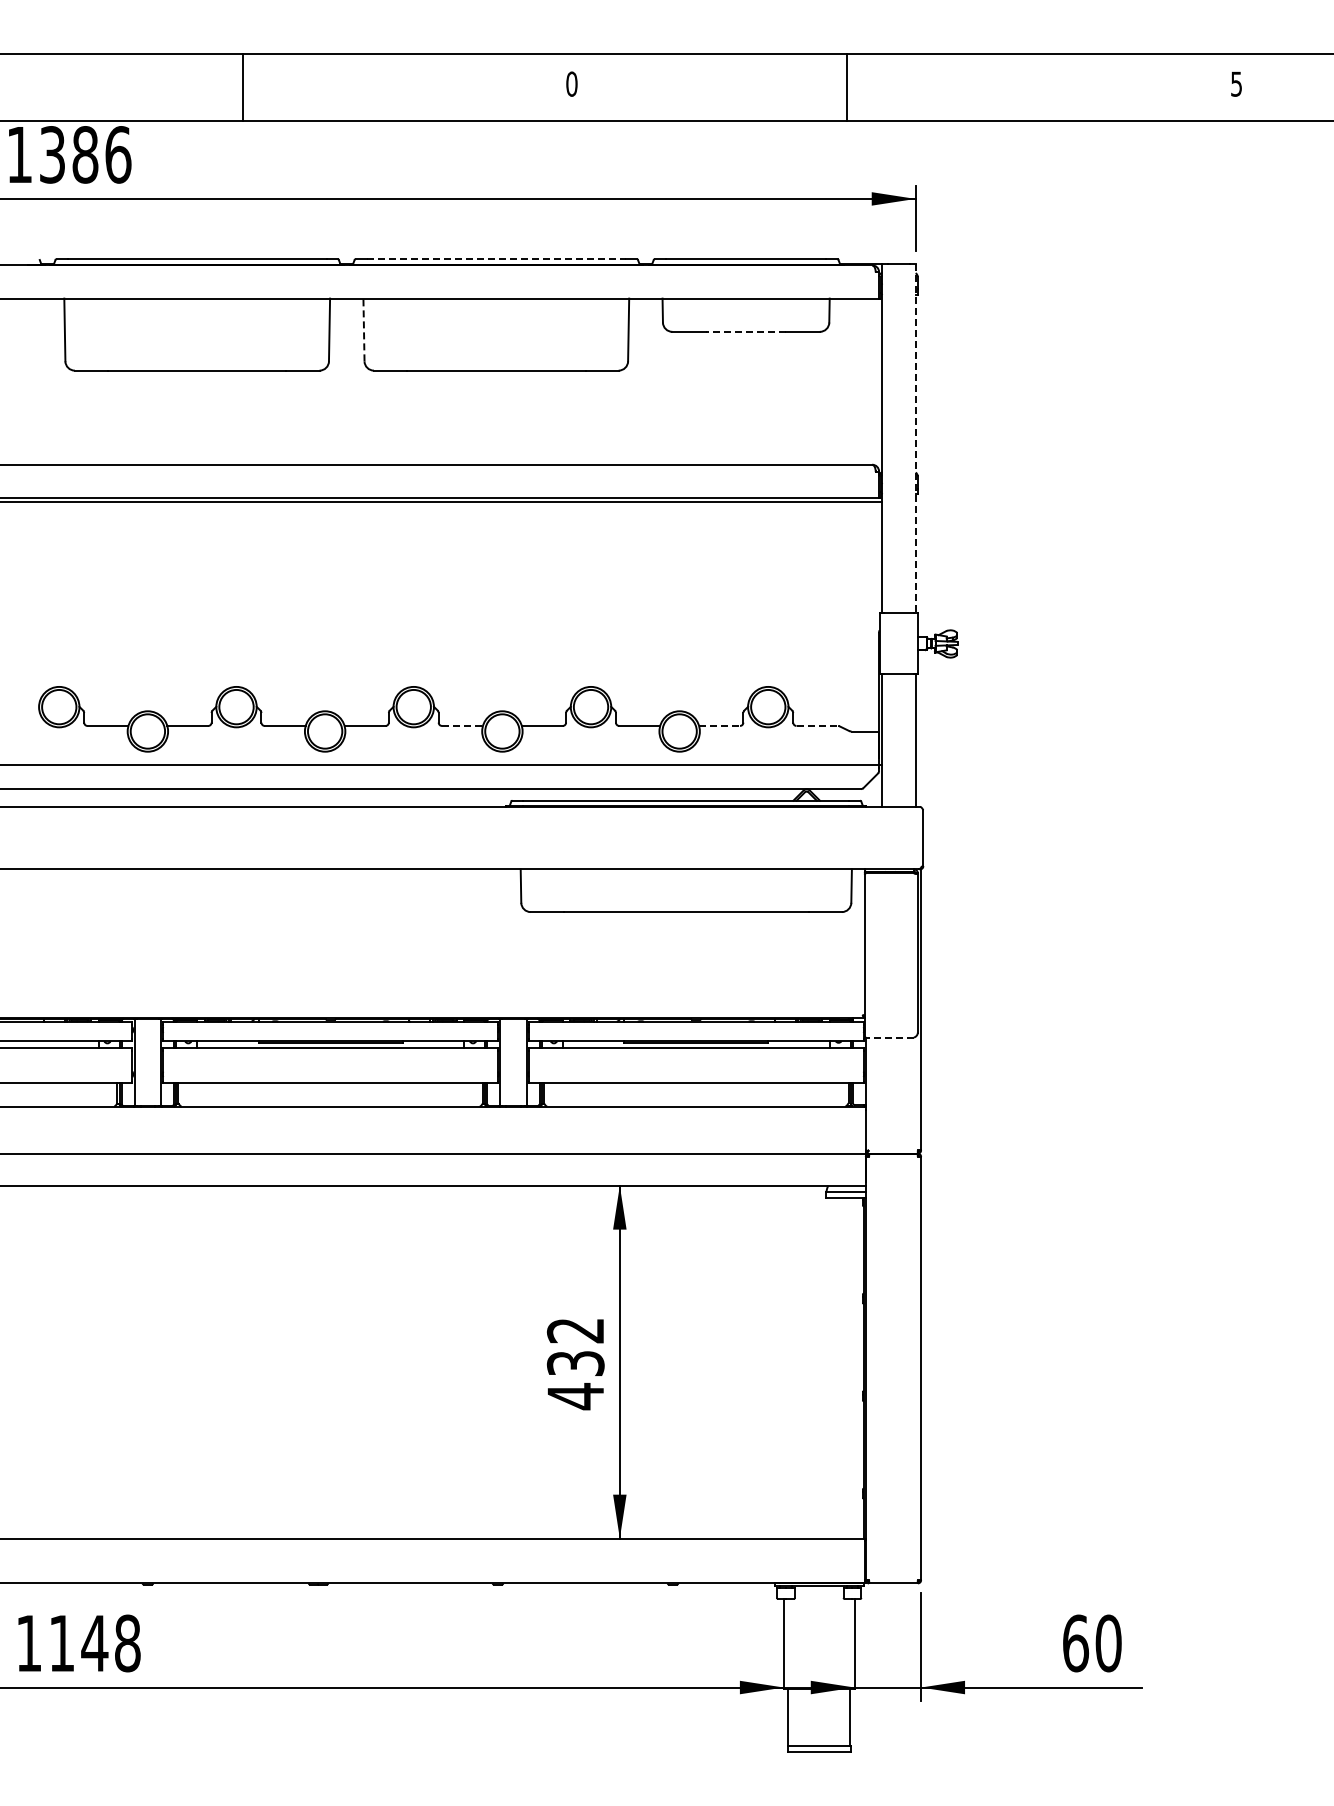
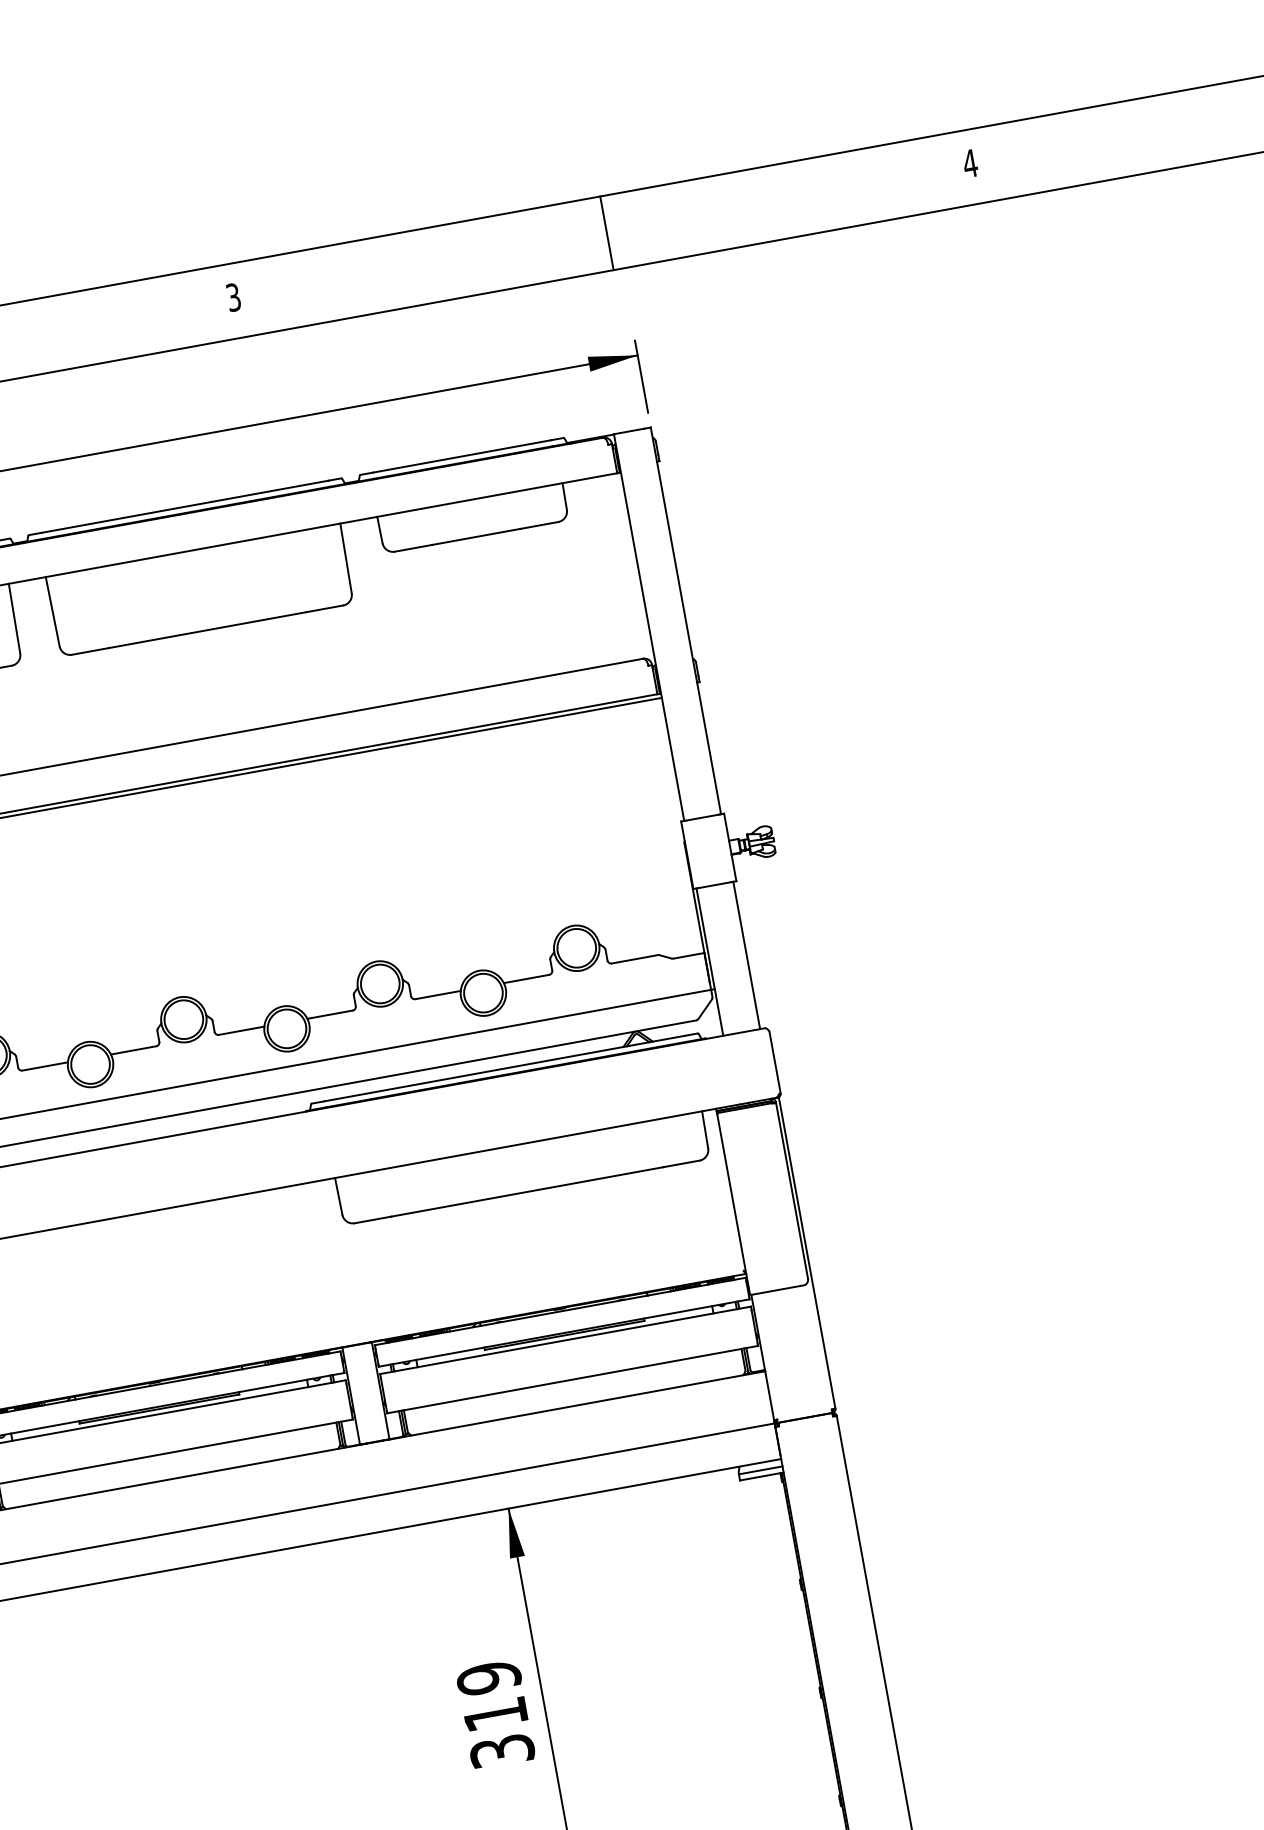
text: (571, 83) -> (233, 296), 0 -> 3
text: (1236, 83) -> (970, 162), 5 -> 4
line: (847, 87) -> (607, 233), moved
line: (496, 259) -> (185, 506), dashed -> solid
line: (363, 329) -> (52, 611), dashed -> solid
line: (746, 331) -> (476, 536), dashed -> solid
line: (915, 438) -> (685, 620), dashed -> solid
line: (463, 725) -> (242, 1030), dashed -> solid
line: (720, 725) -> (527, 978), dashed -> solid
line: (817, 725) -> (634, 958), dashed -> solid
line: (890, 1037) -> (778, 1289), dashed -> solid
text: (575, 1363) -> (495, 1714), 432 -> 319

